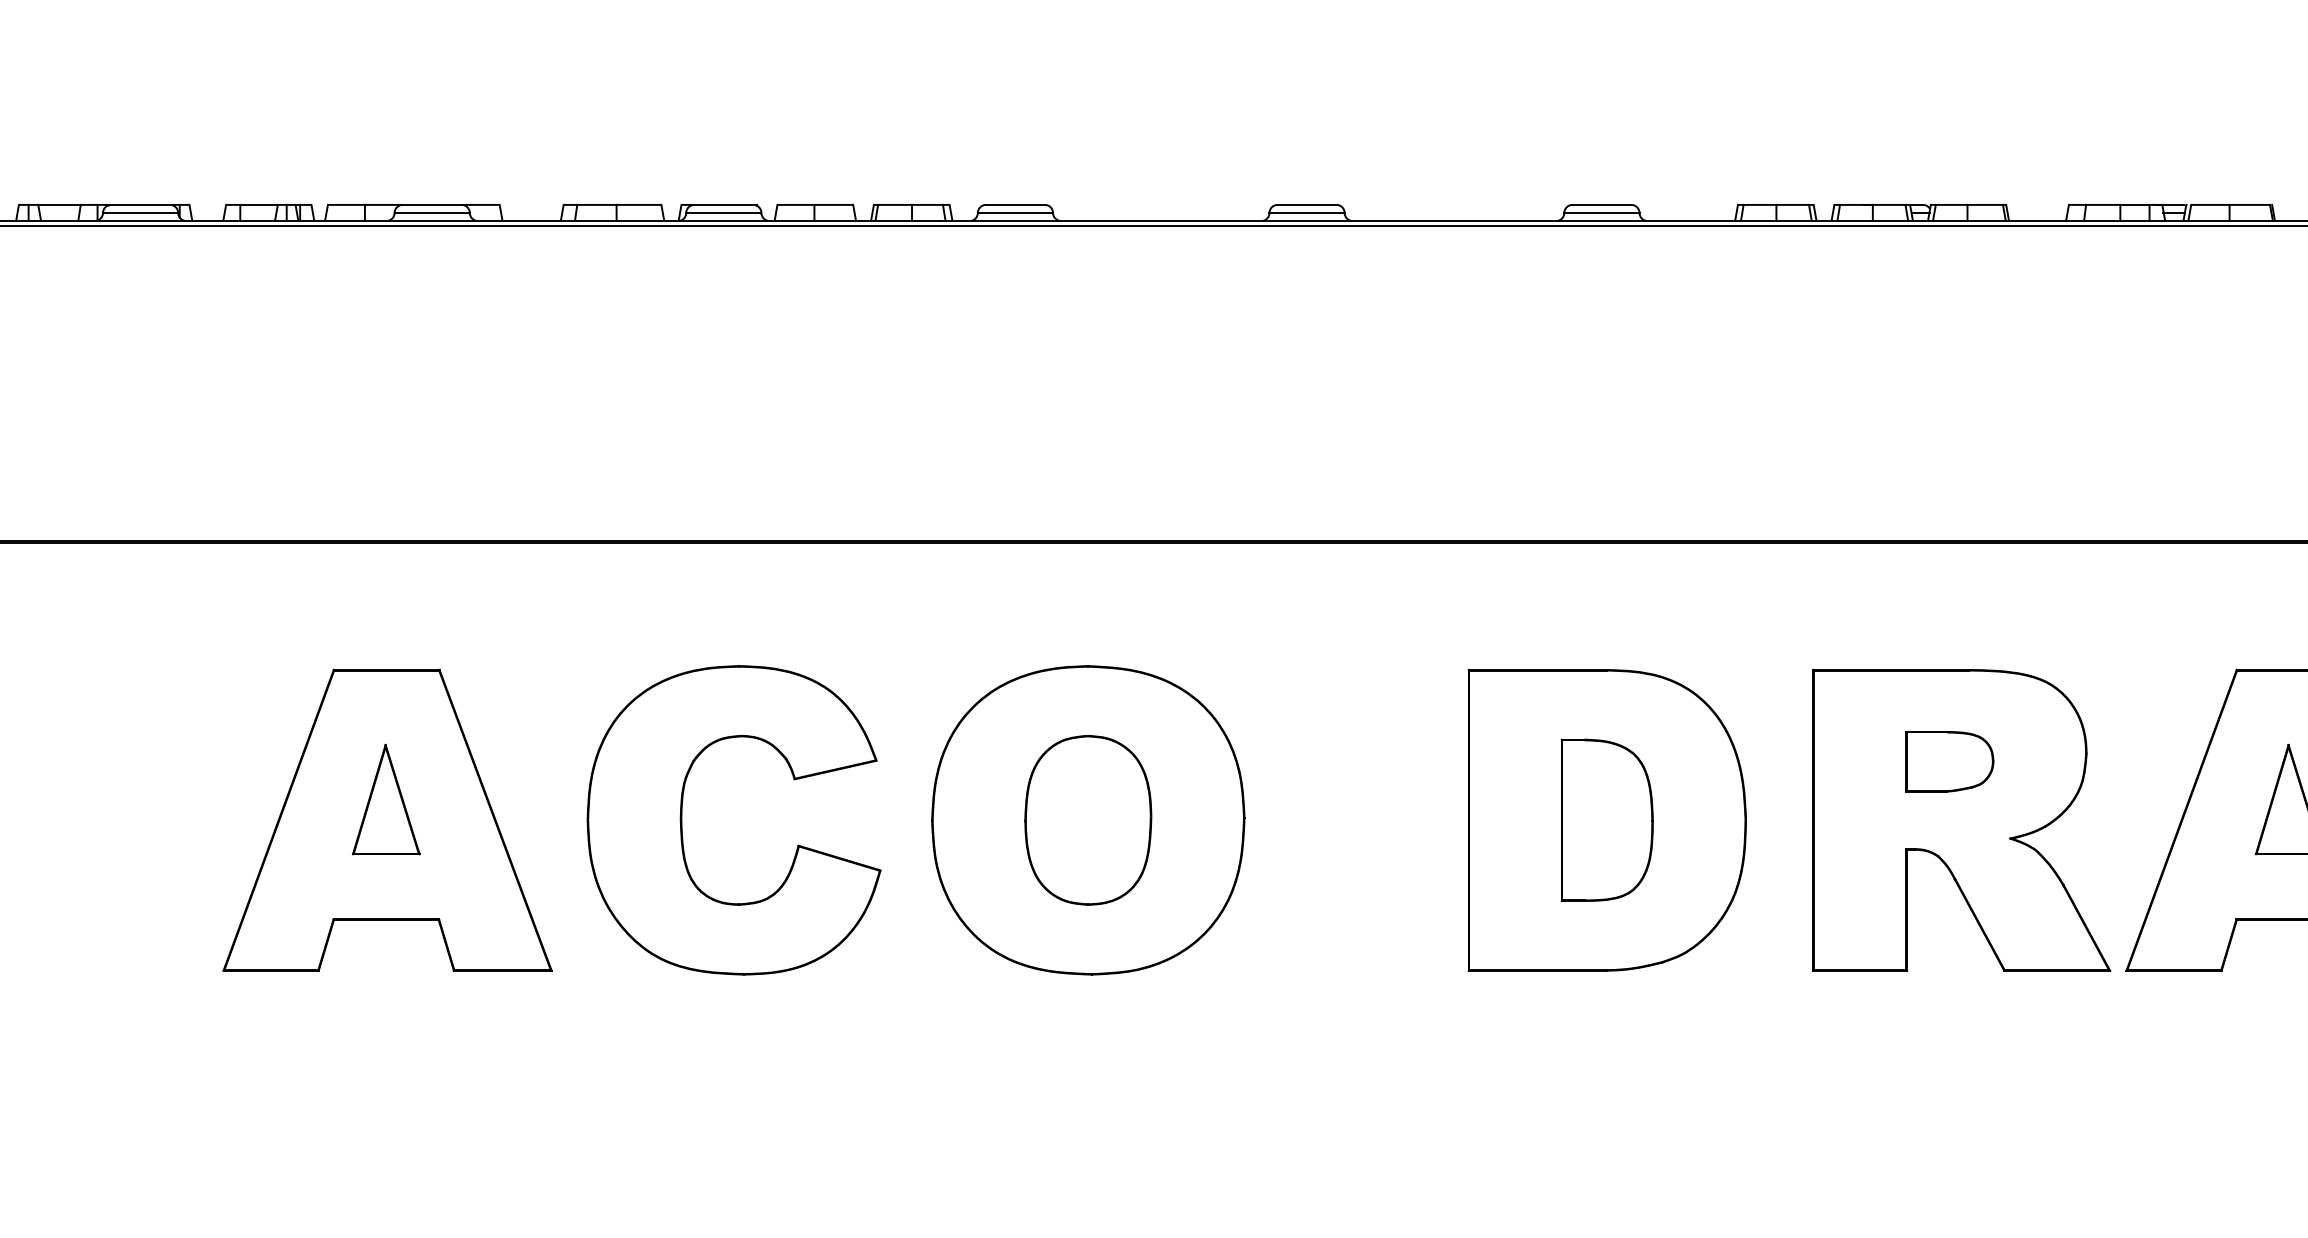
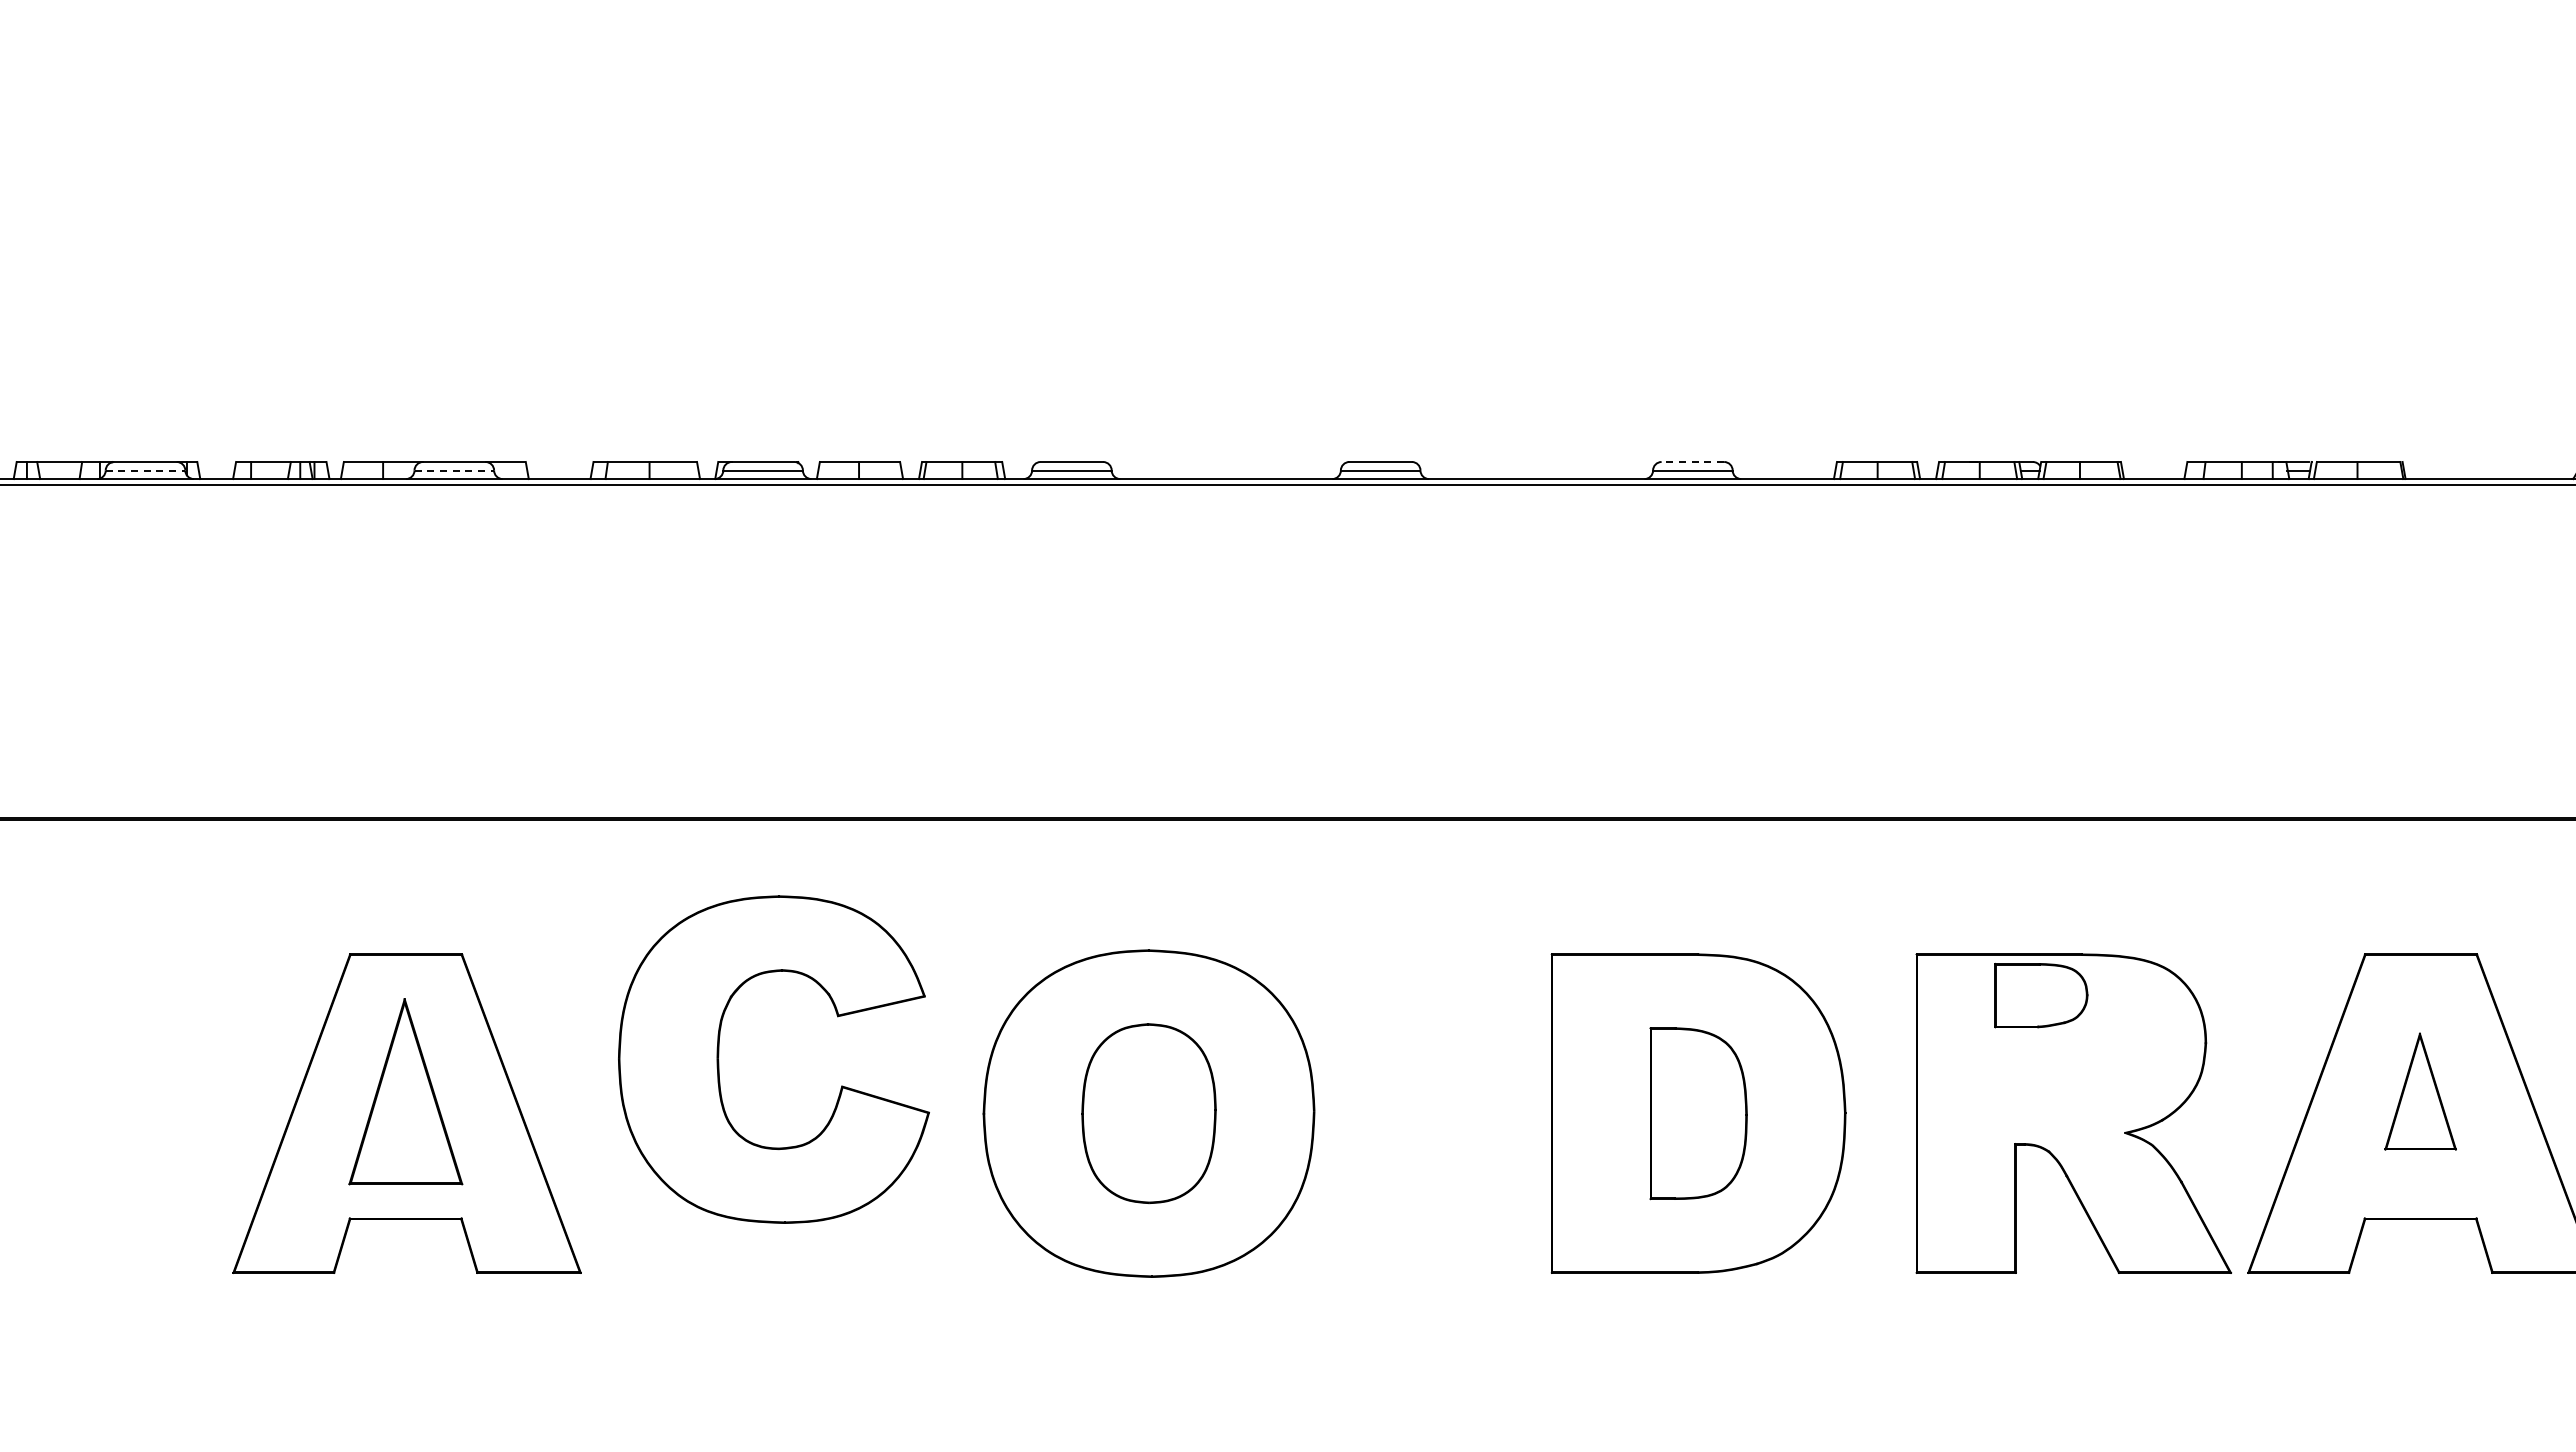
line: (1601, 205) -> (1692, 462), solid -> dashed
line: (140, 212) -> (145, 470), solid -> dashed
line: (432, 212) -> (454, 470), solid -> dashed
part: (1950, 761) -> (2041, 995), moved
part: (386, 799) -> (405, 1091), size x1.6
part: (682, 821) -> (719, 1060), moved

